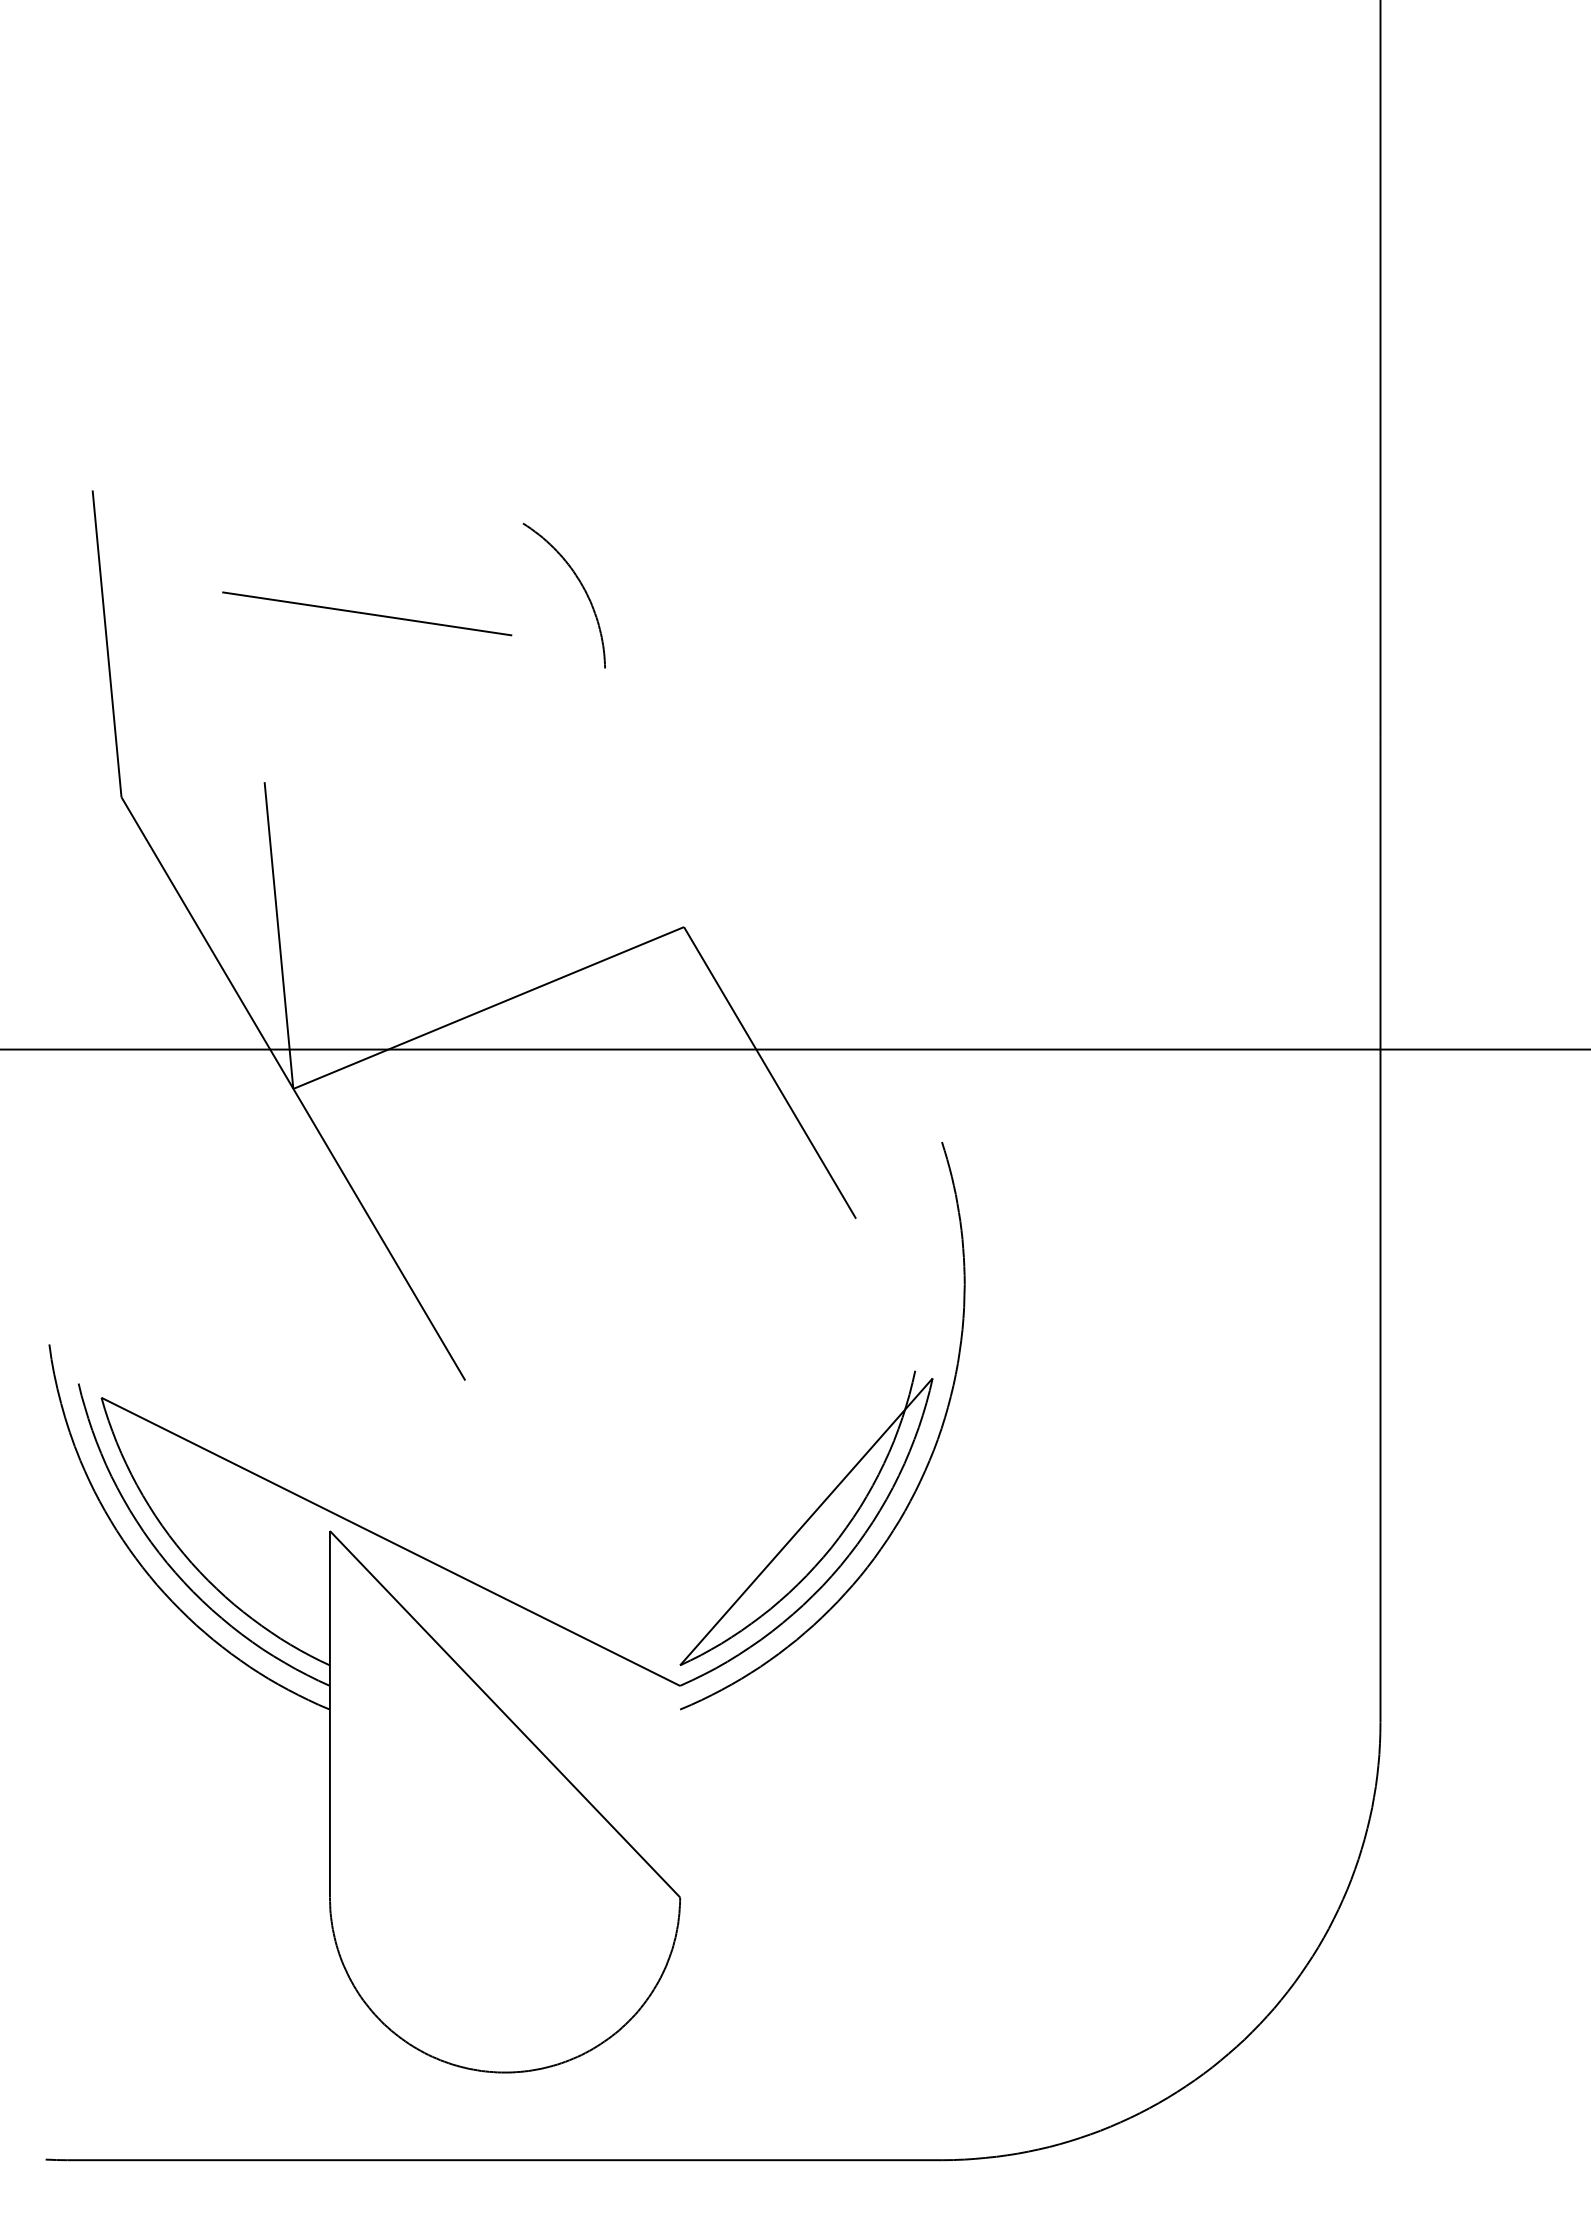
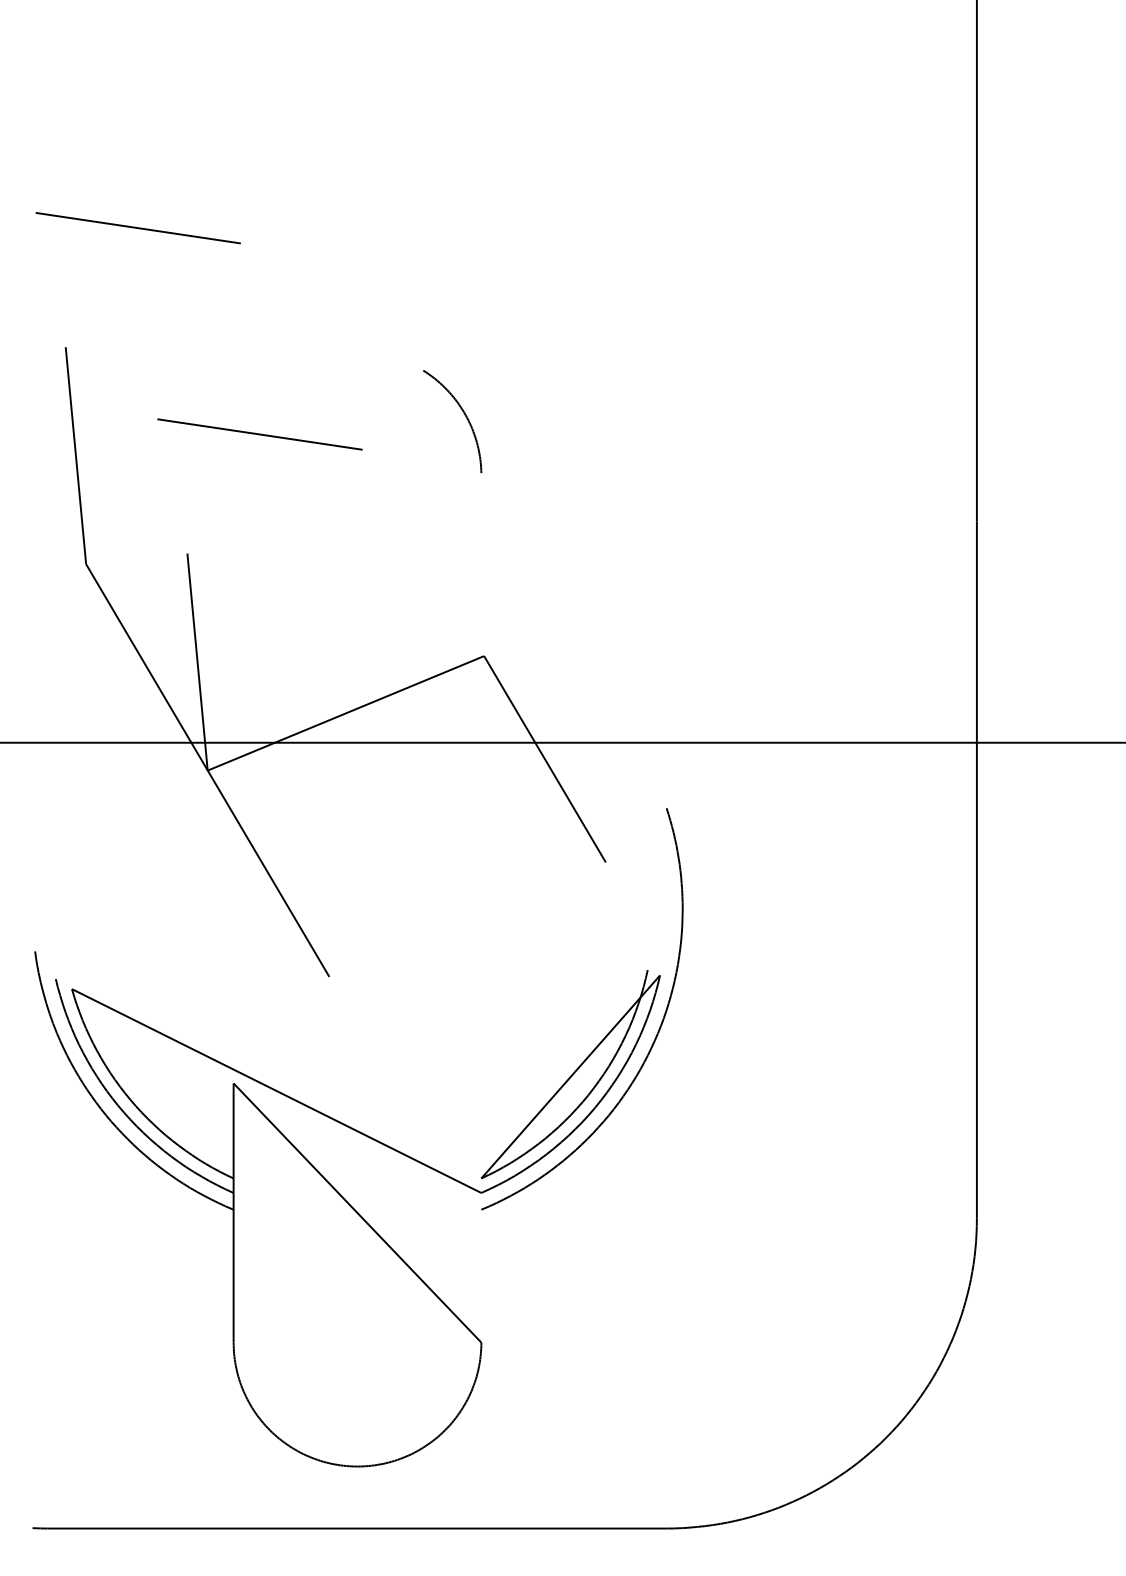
line: (195, 321) -> (138, 227), added
part: (581, 586) -> (464, 415), moved

